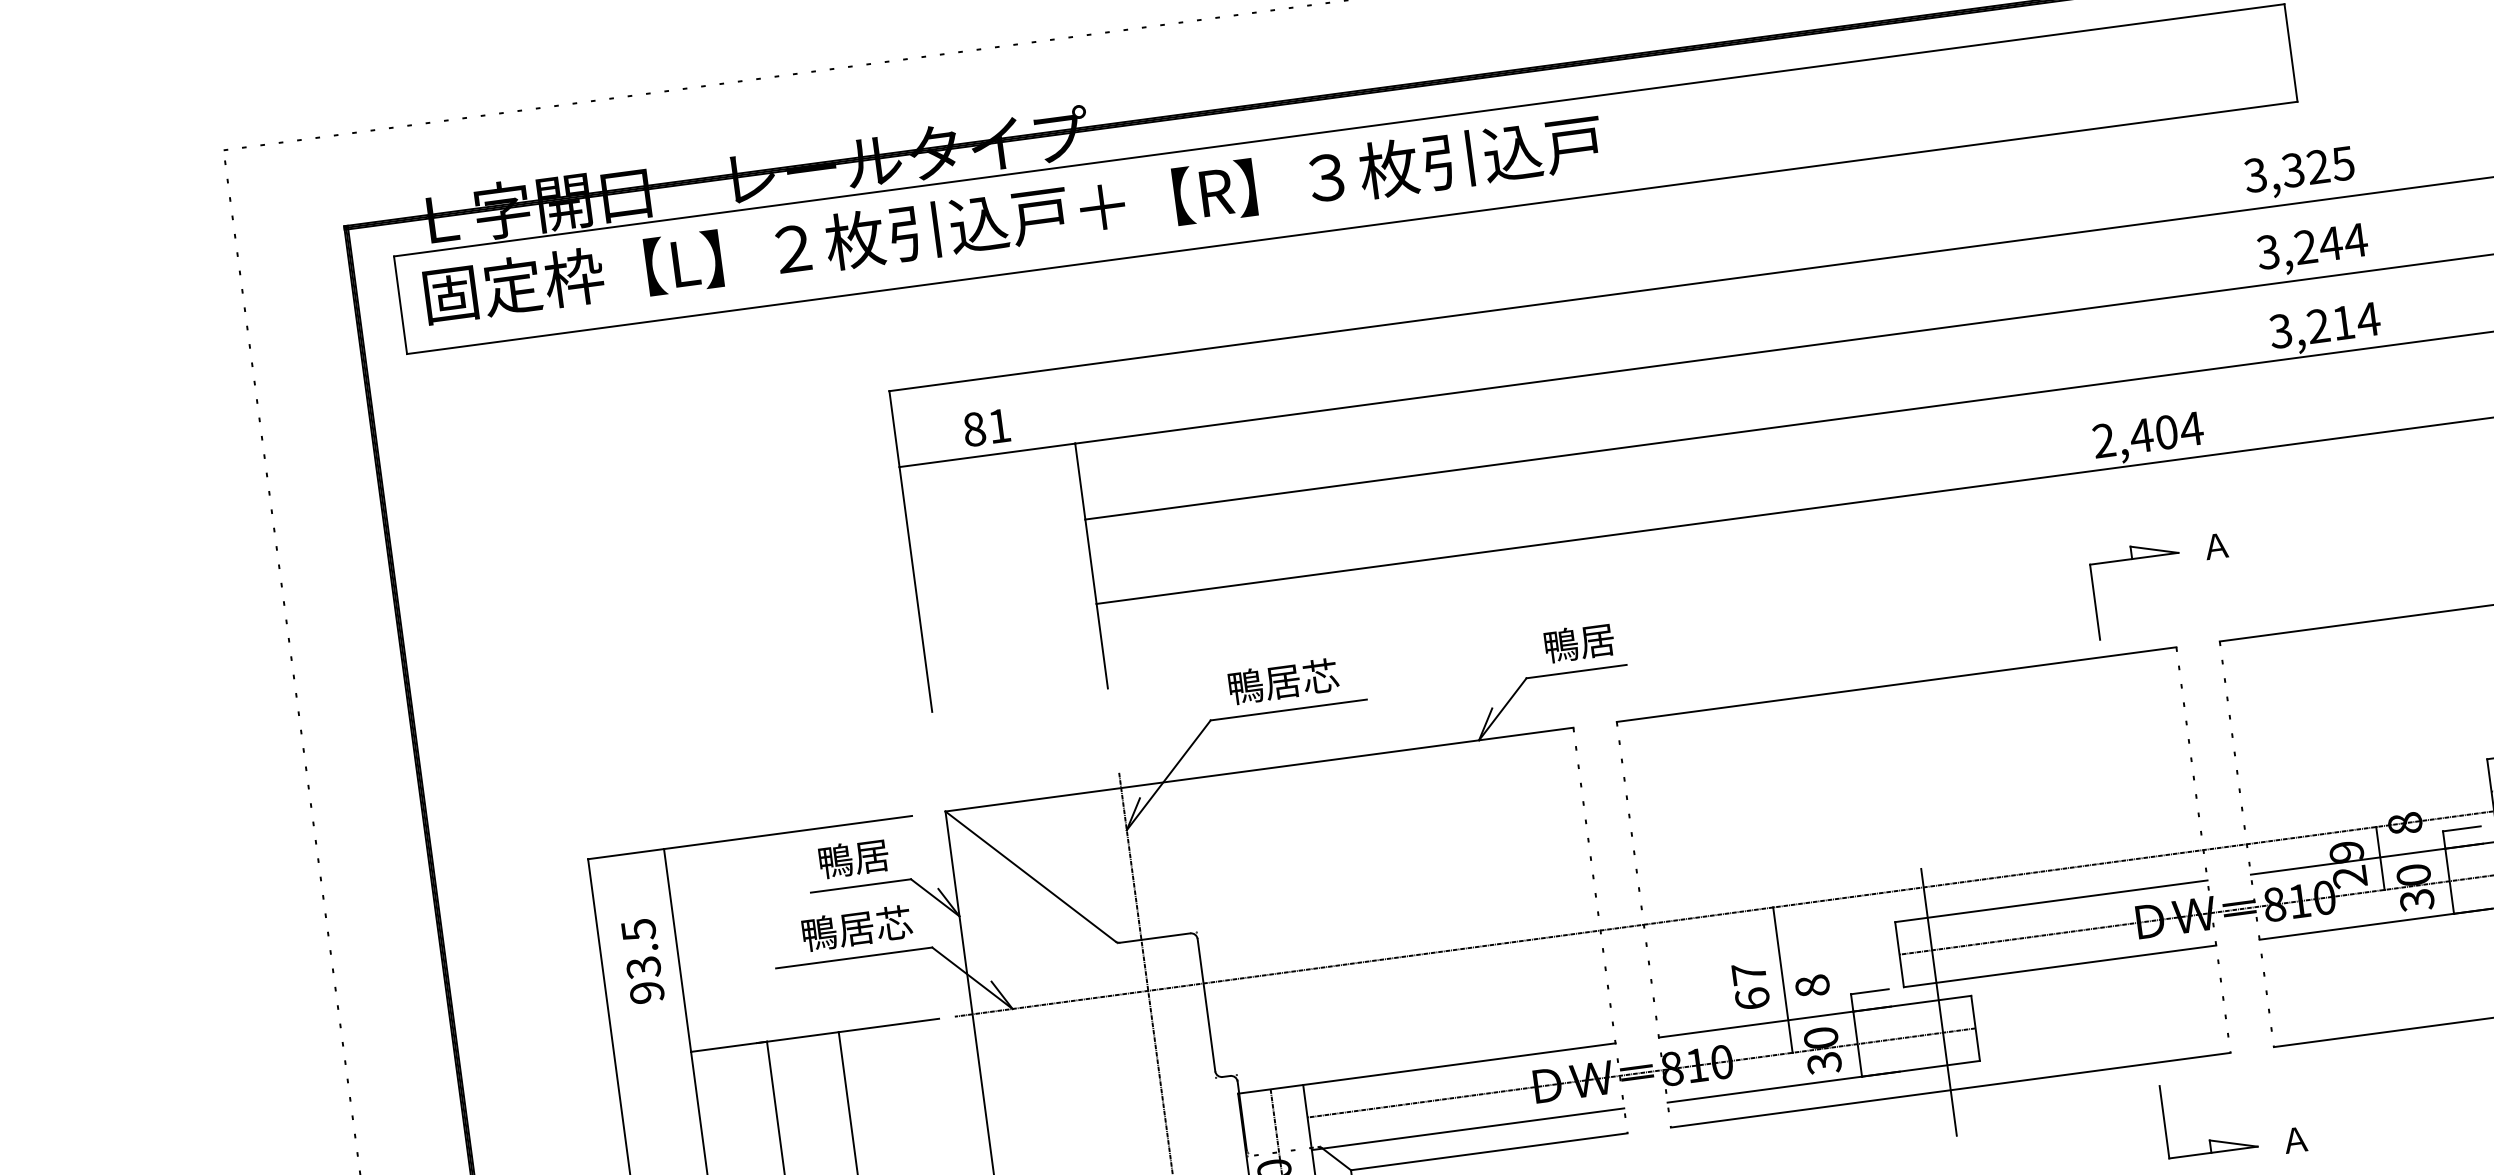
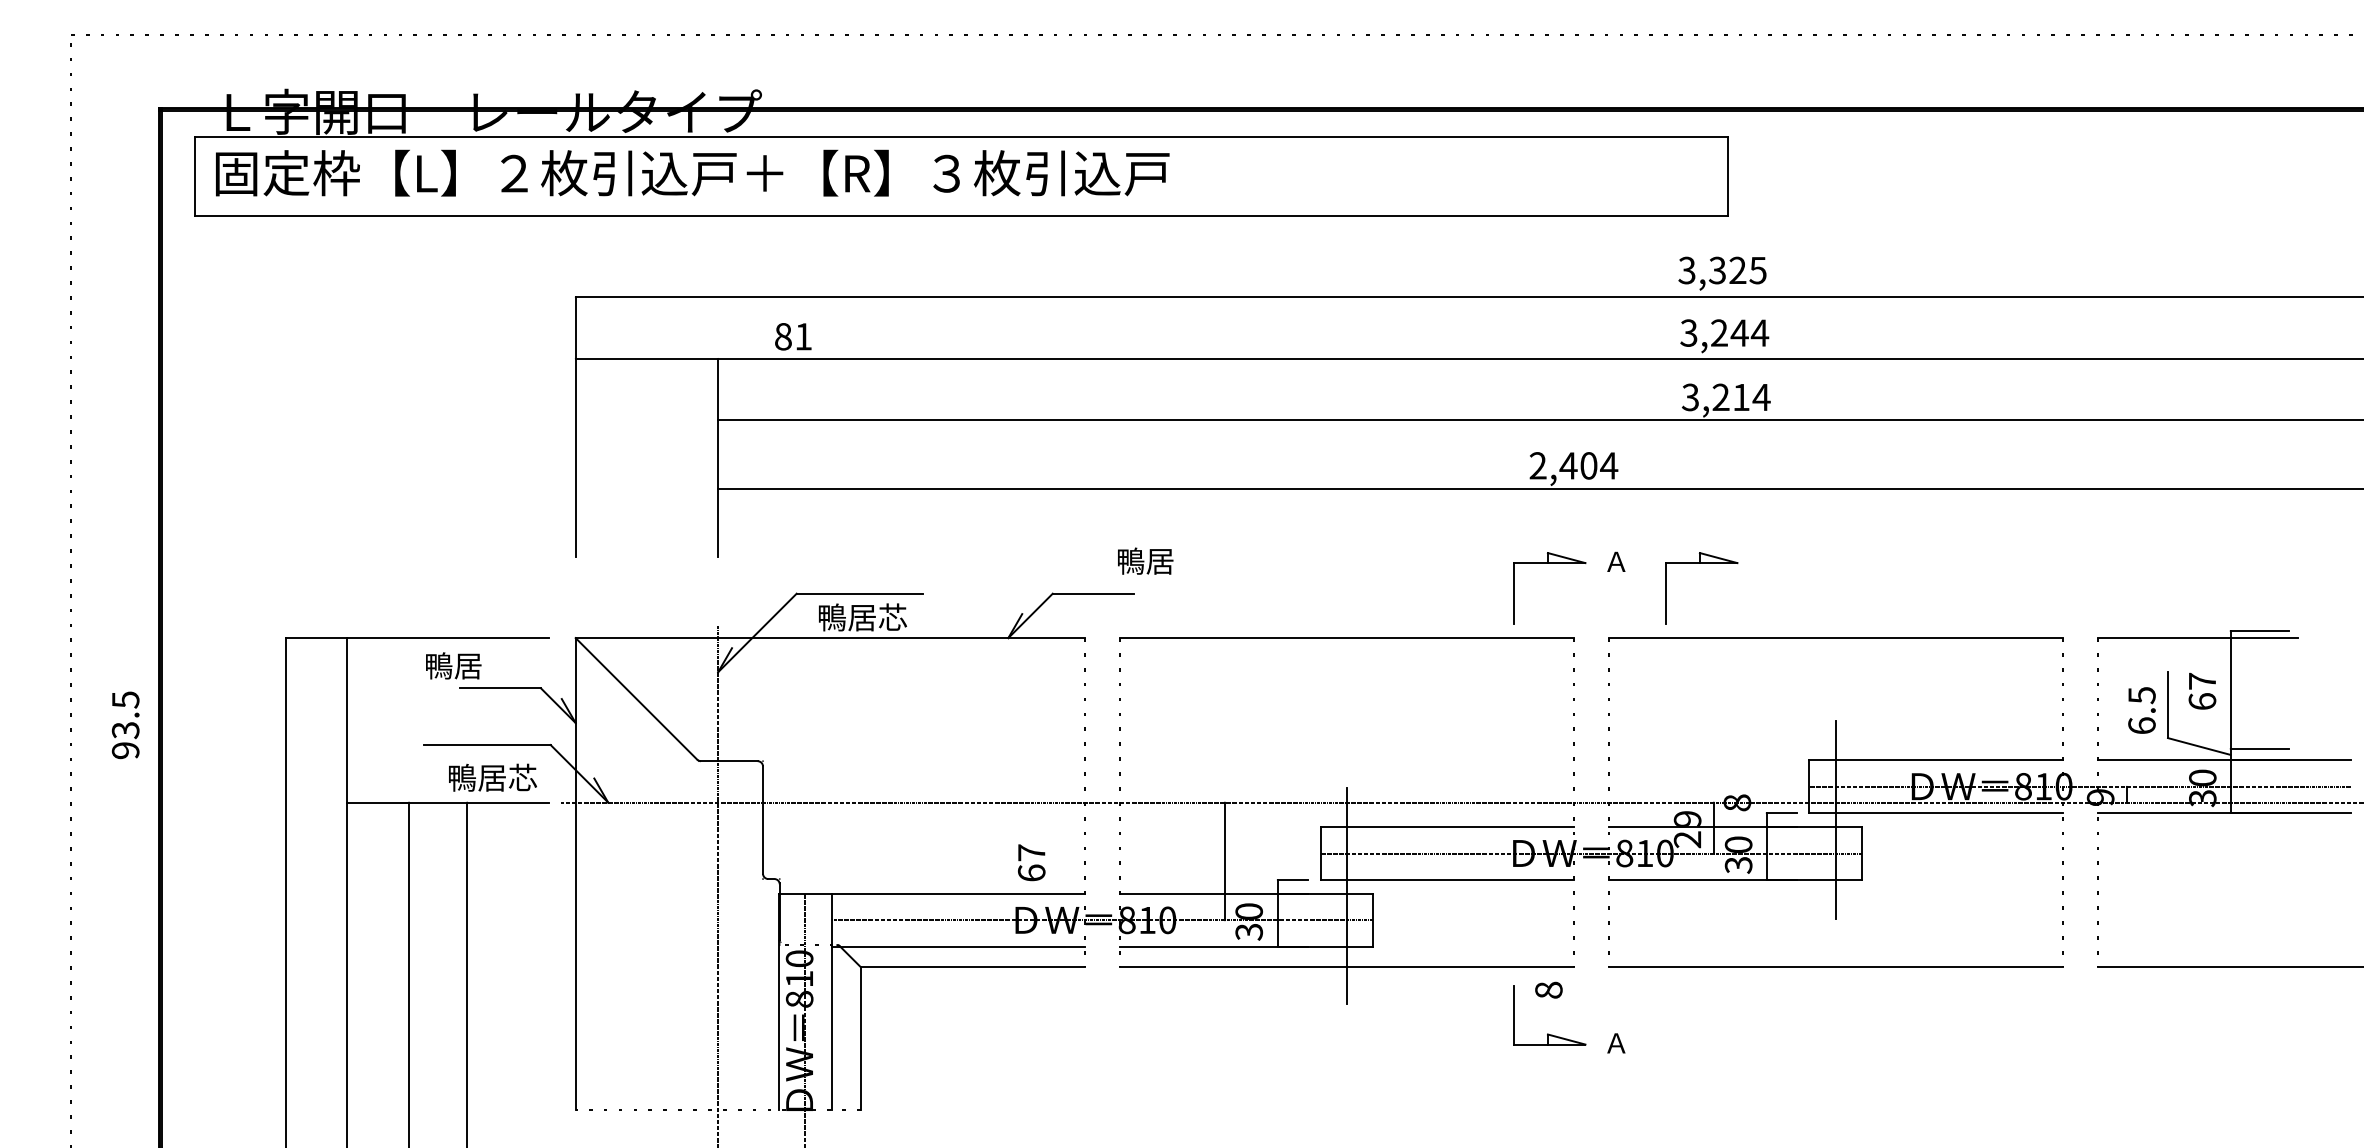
text: (986, 427) -> (793, 336), moved
part: (2321, 534) -> (1701, 563), added
text: (1579, 642) -> (1145, 560), moved
text: (1283, 681) -> (862, 617), moved
text: (853, 858) -> (453, 665), moved
text: (856, 928) -> (492, 777), moved
text: (642, 961) -> (125, 725), moved
text: (1750, 985) -> (1031, 862), moved
text: (1811, 985) -> (1548, 989), moved

